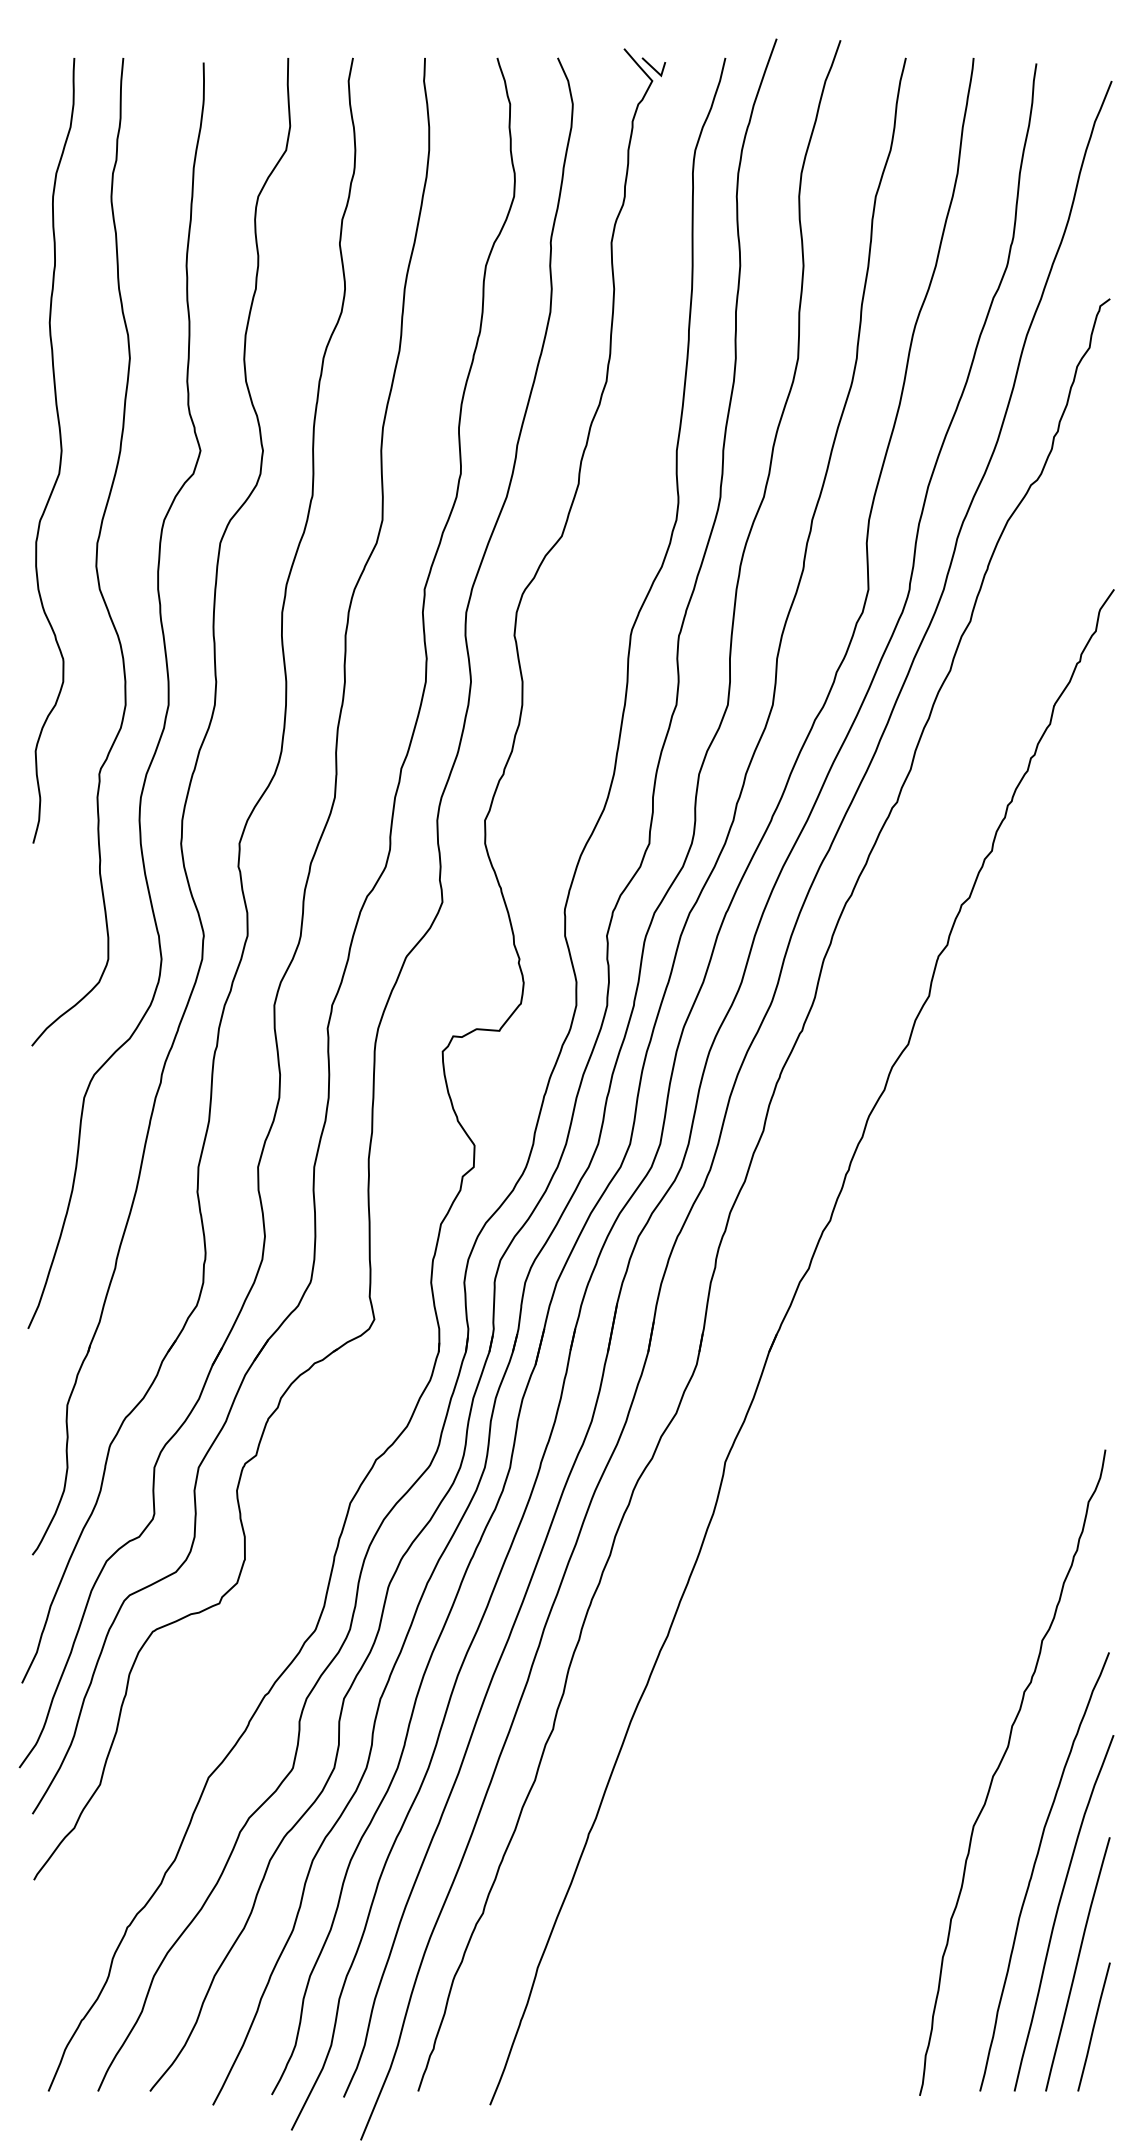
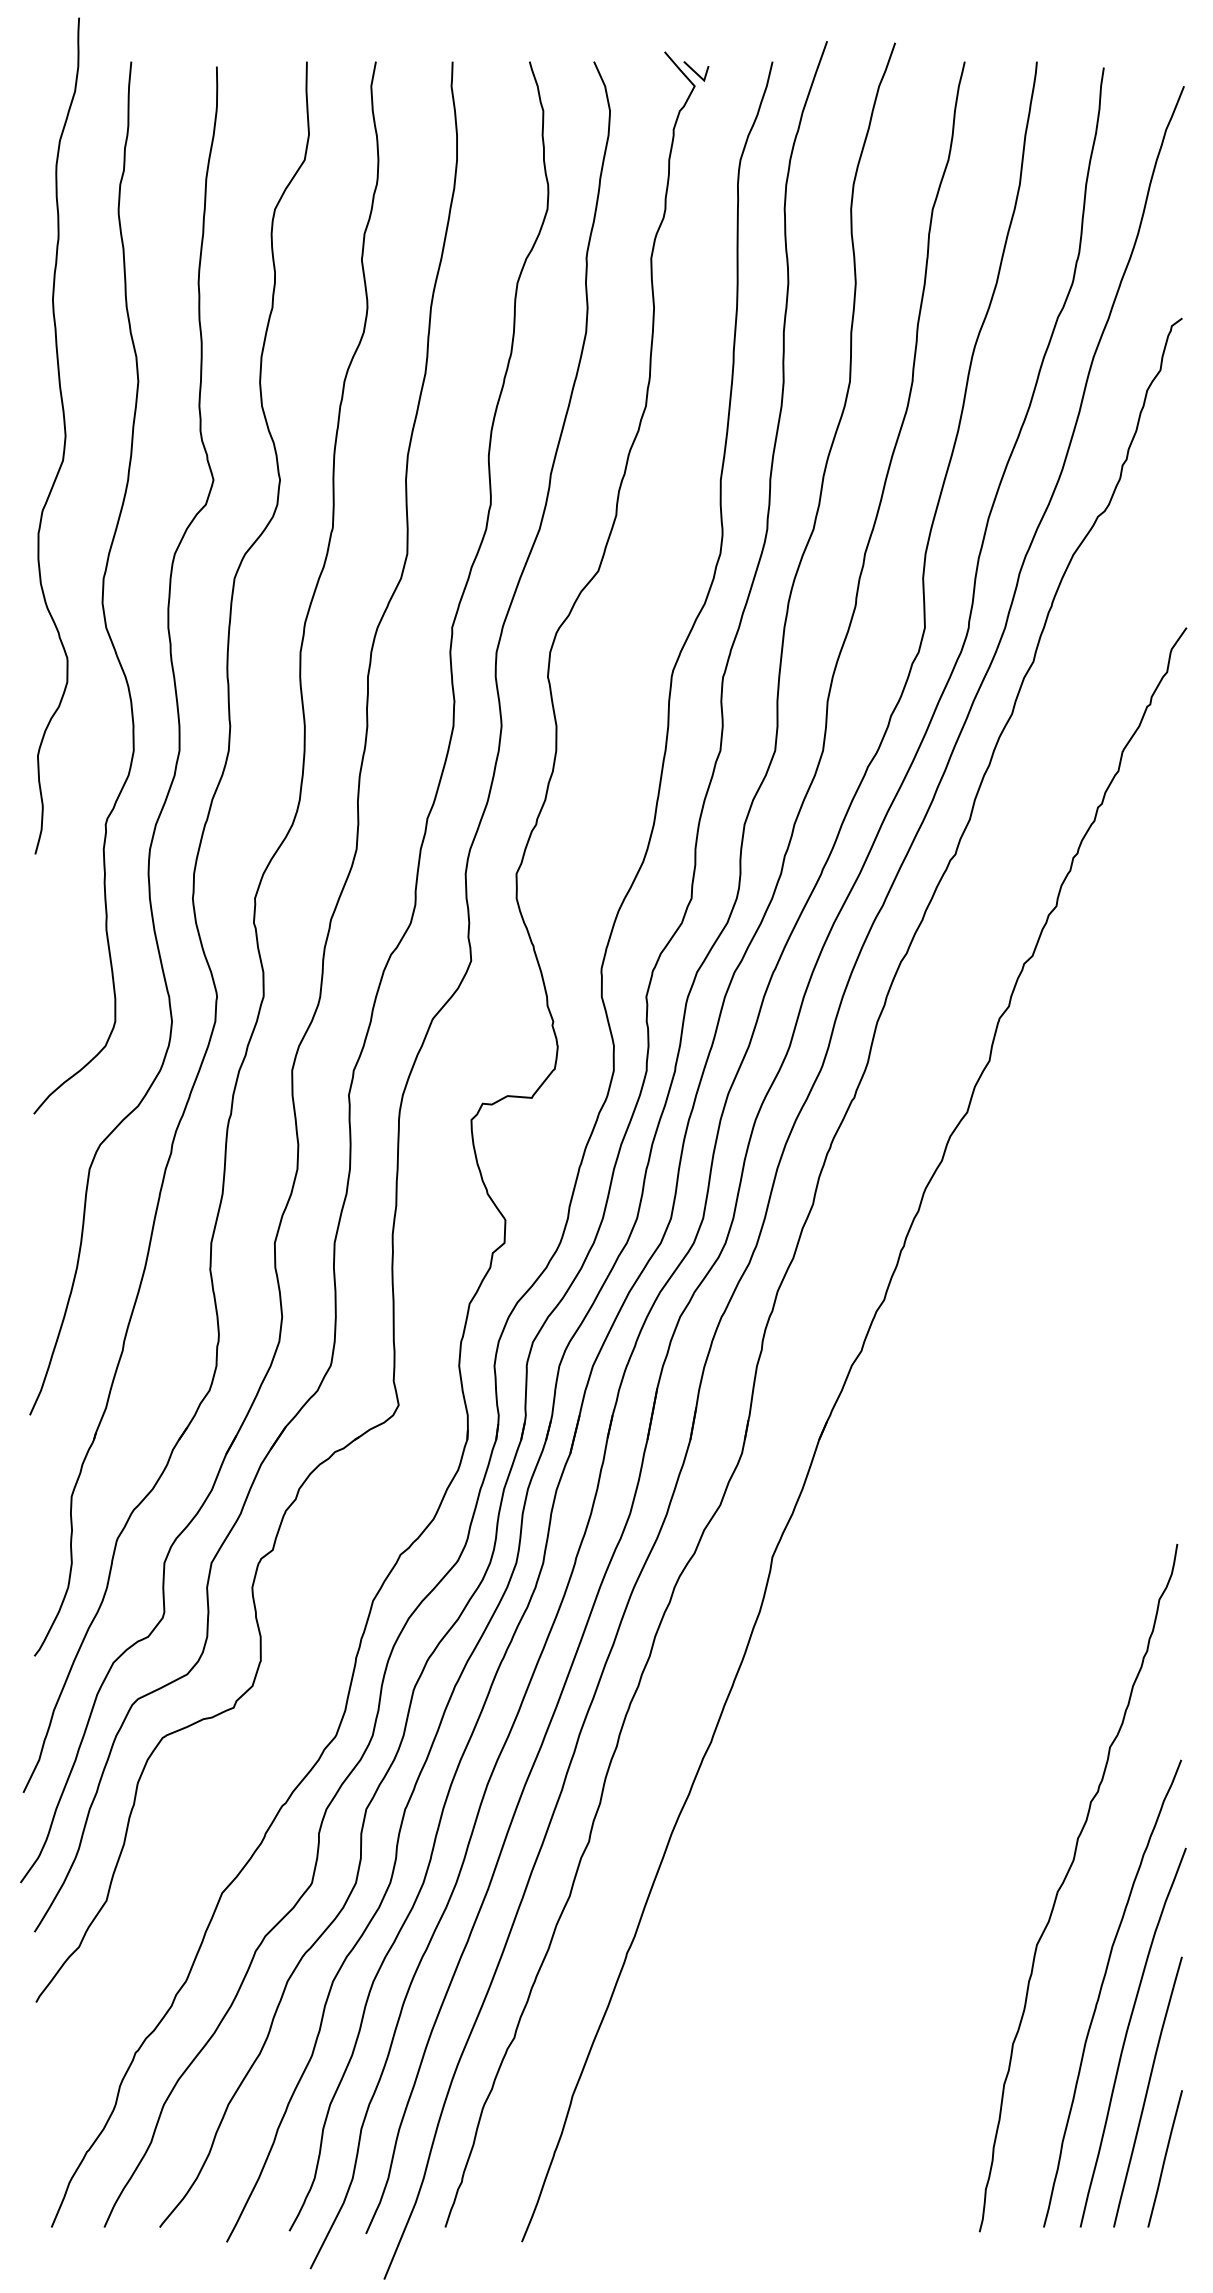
curve: (60, 450) -> (64, 435), moved

